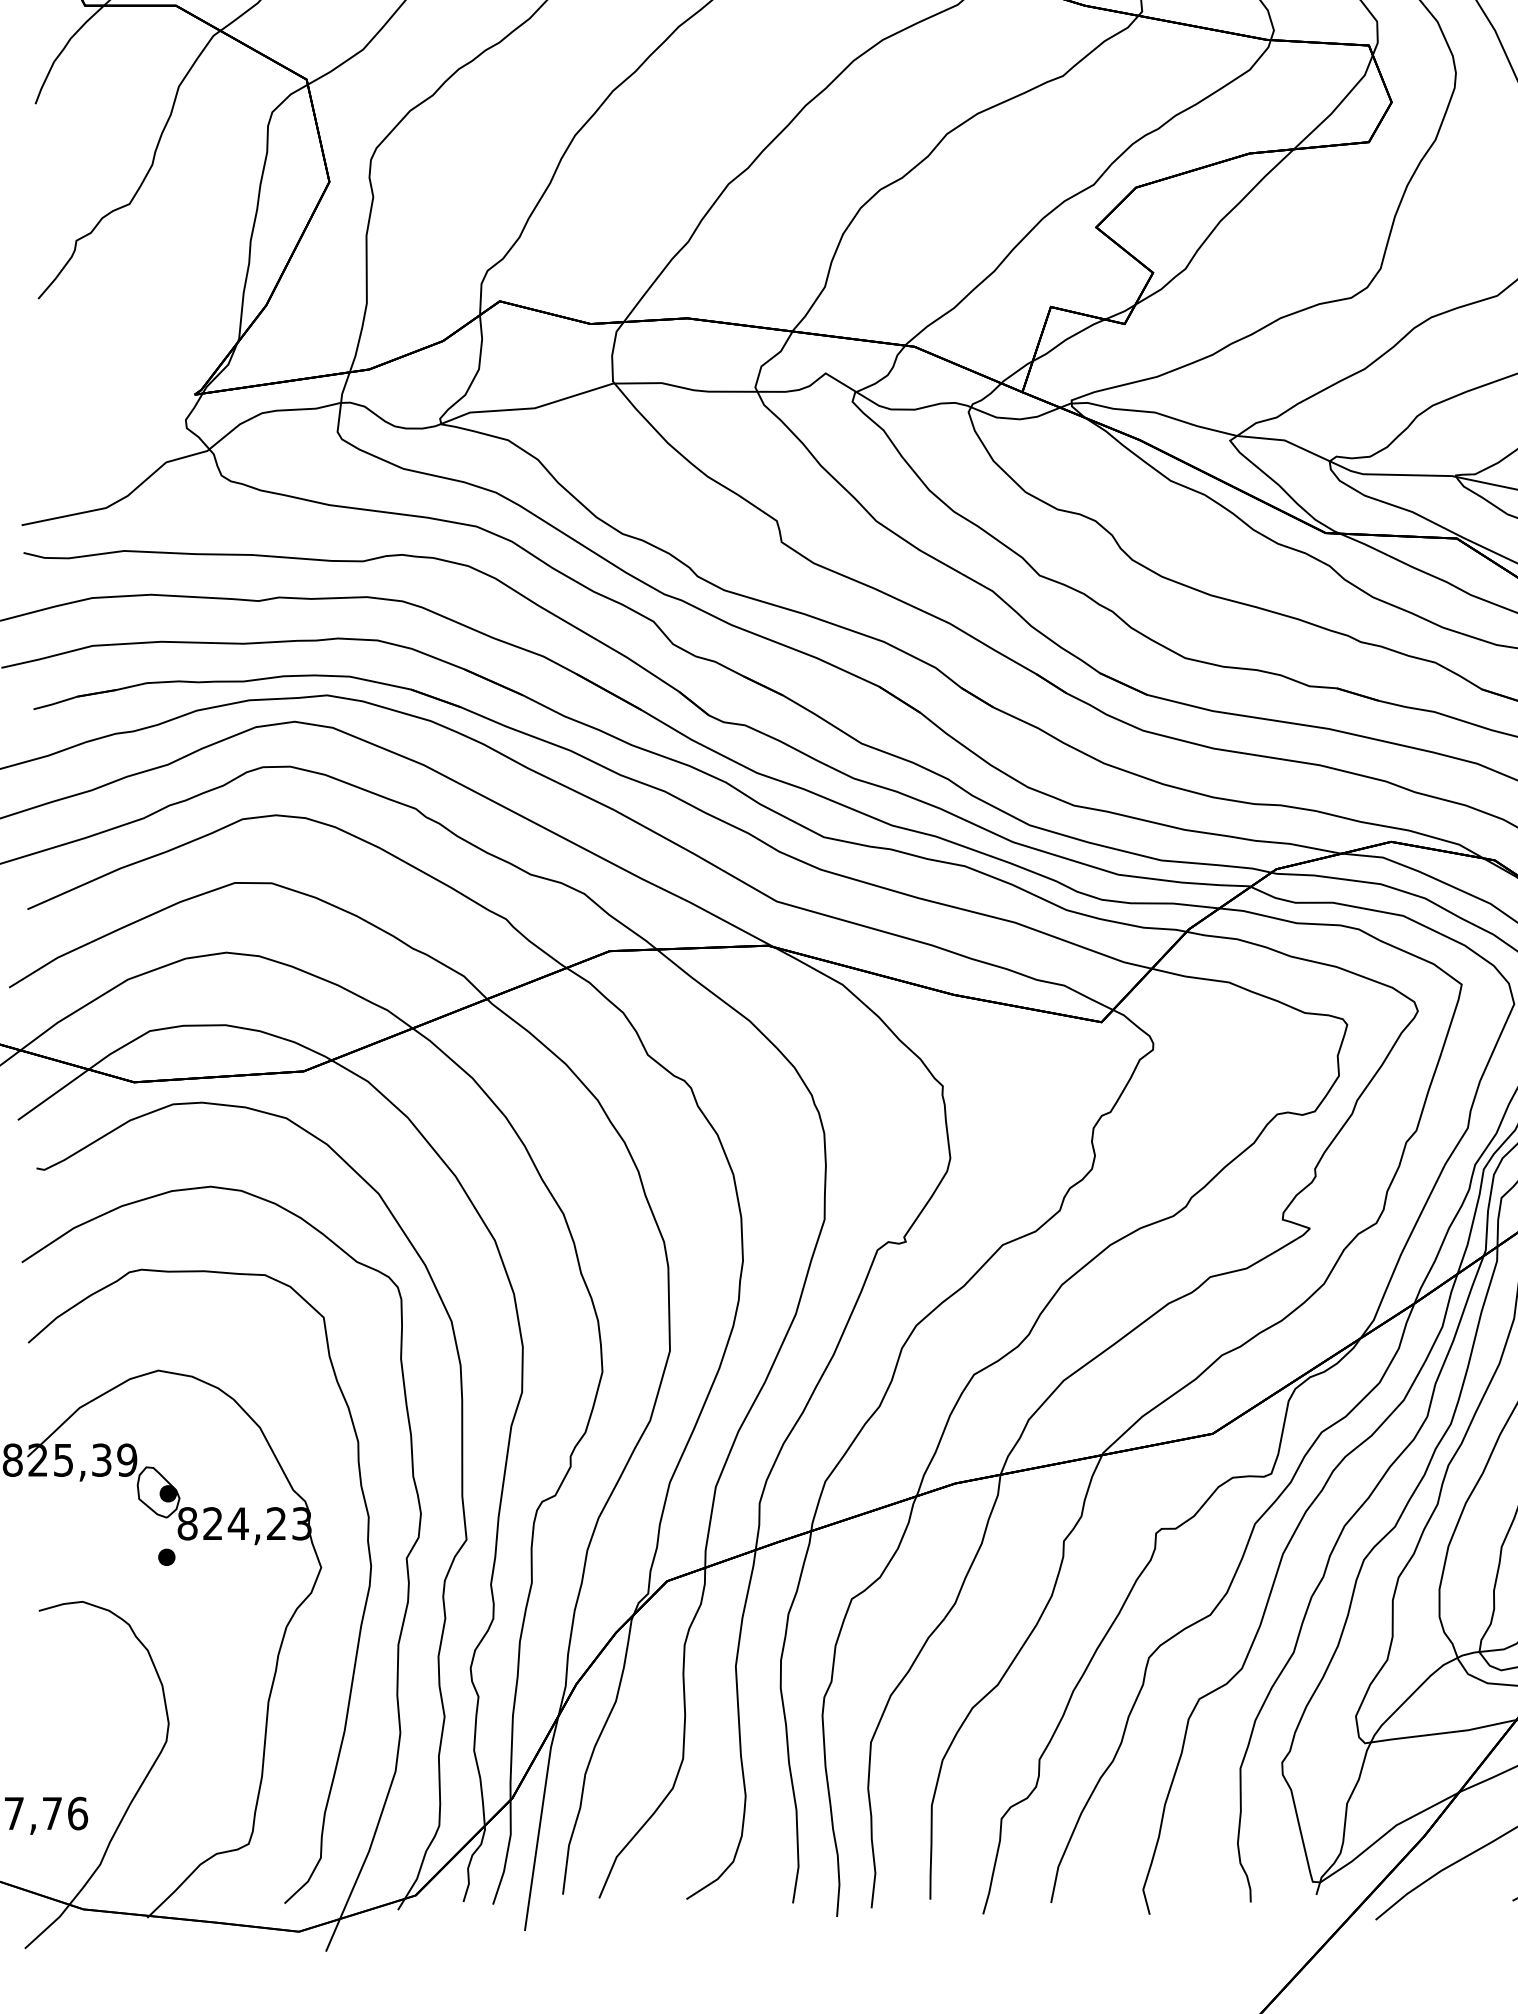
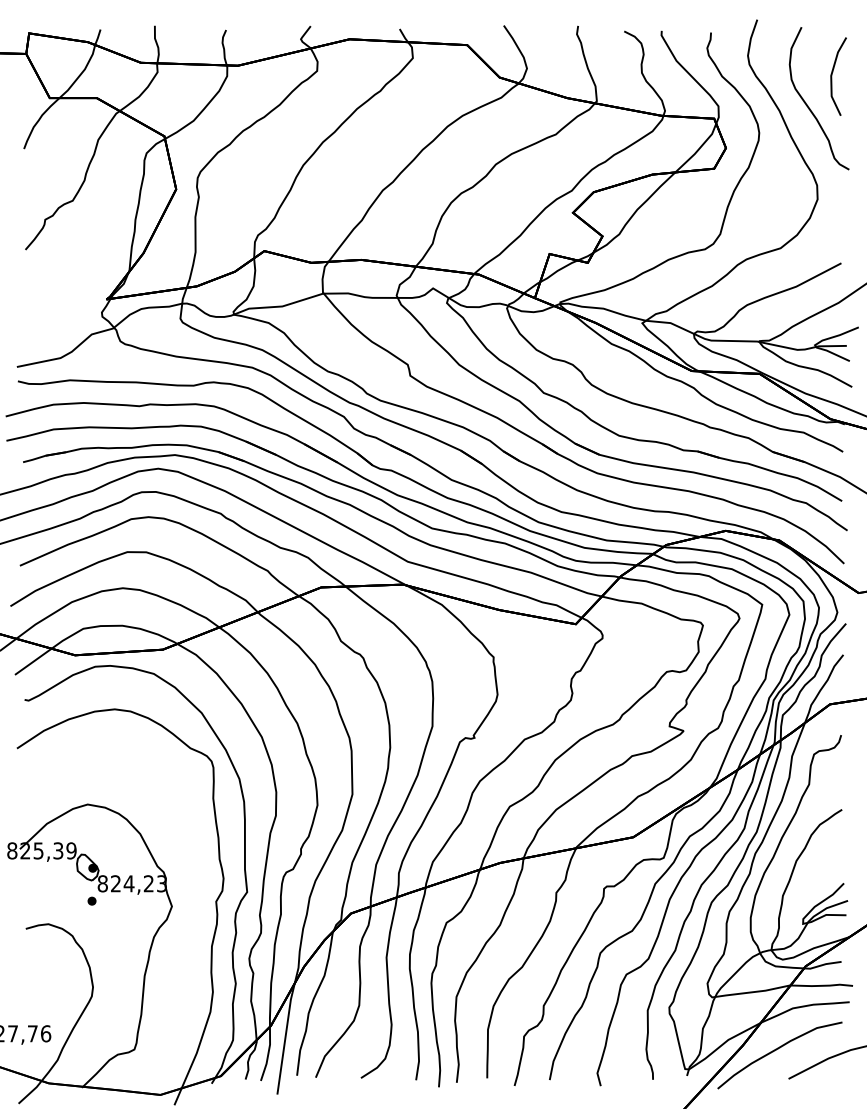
part: (360, 1615) -> (192, 931), removed

